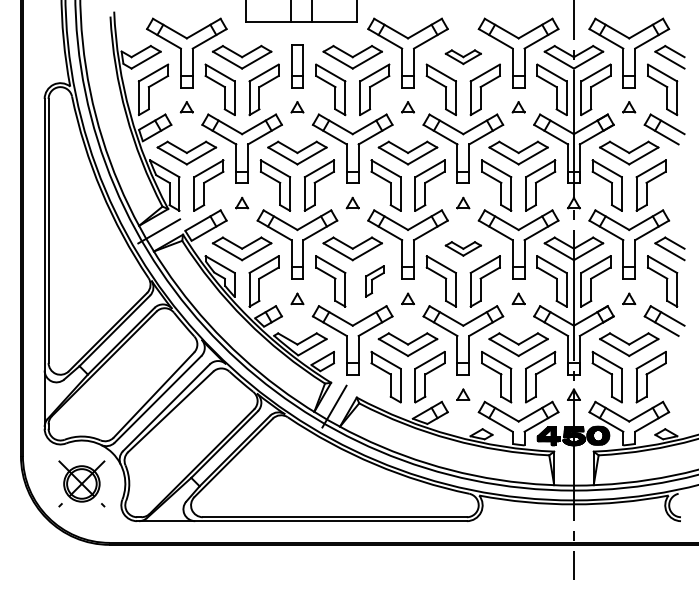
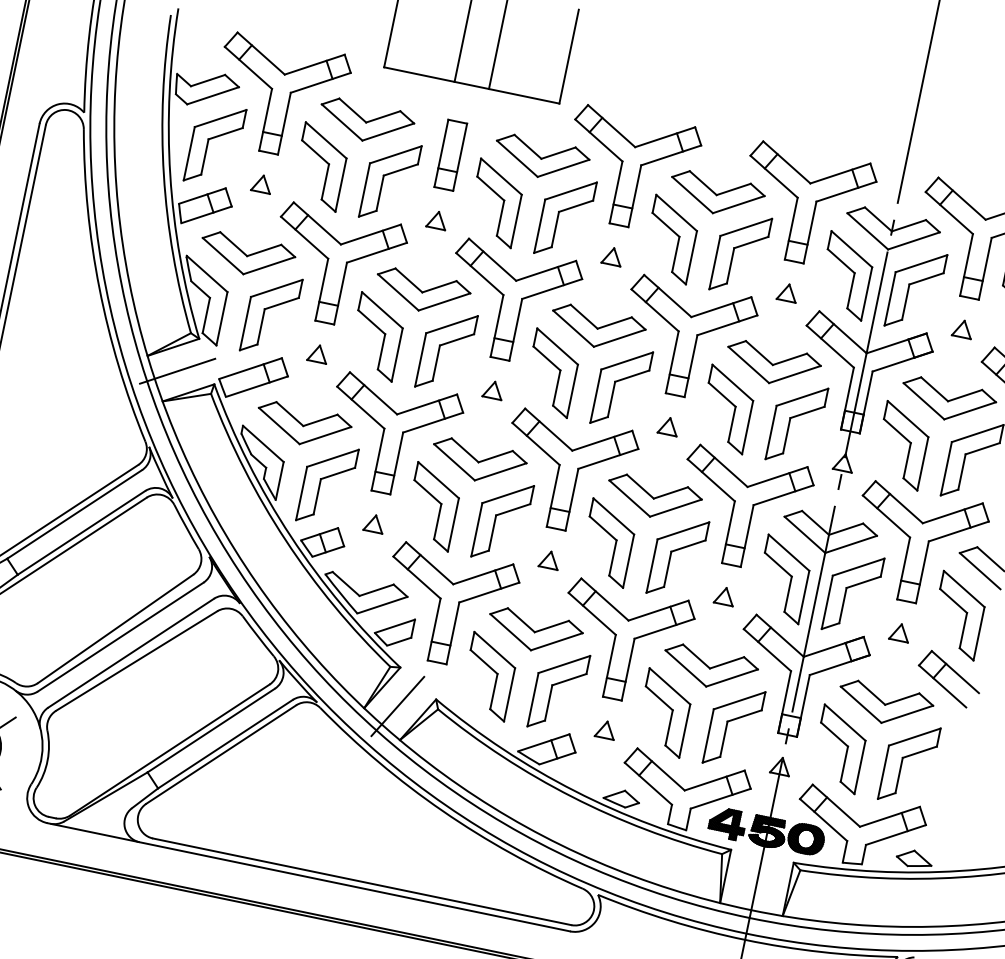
part: (463, 56) -> (717, 194), size x1.67
part: (463, 248) -> (654, 498), size x1.67
part: (374, 281) -> (502, 521), size x1.67

